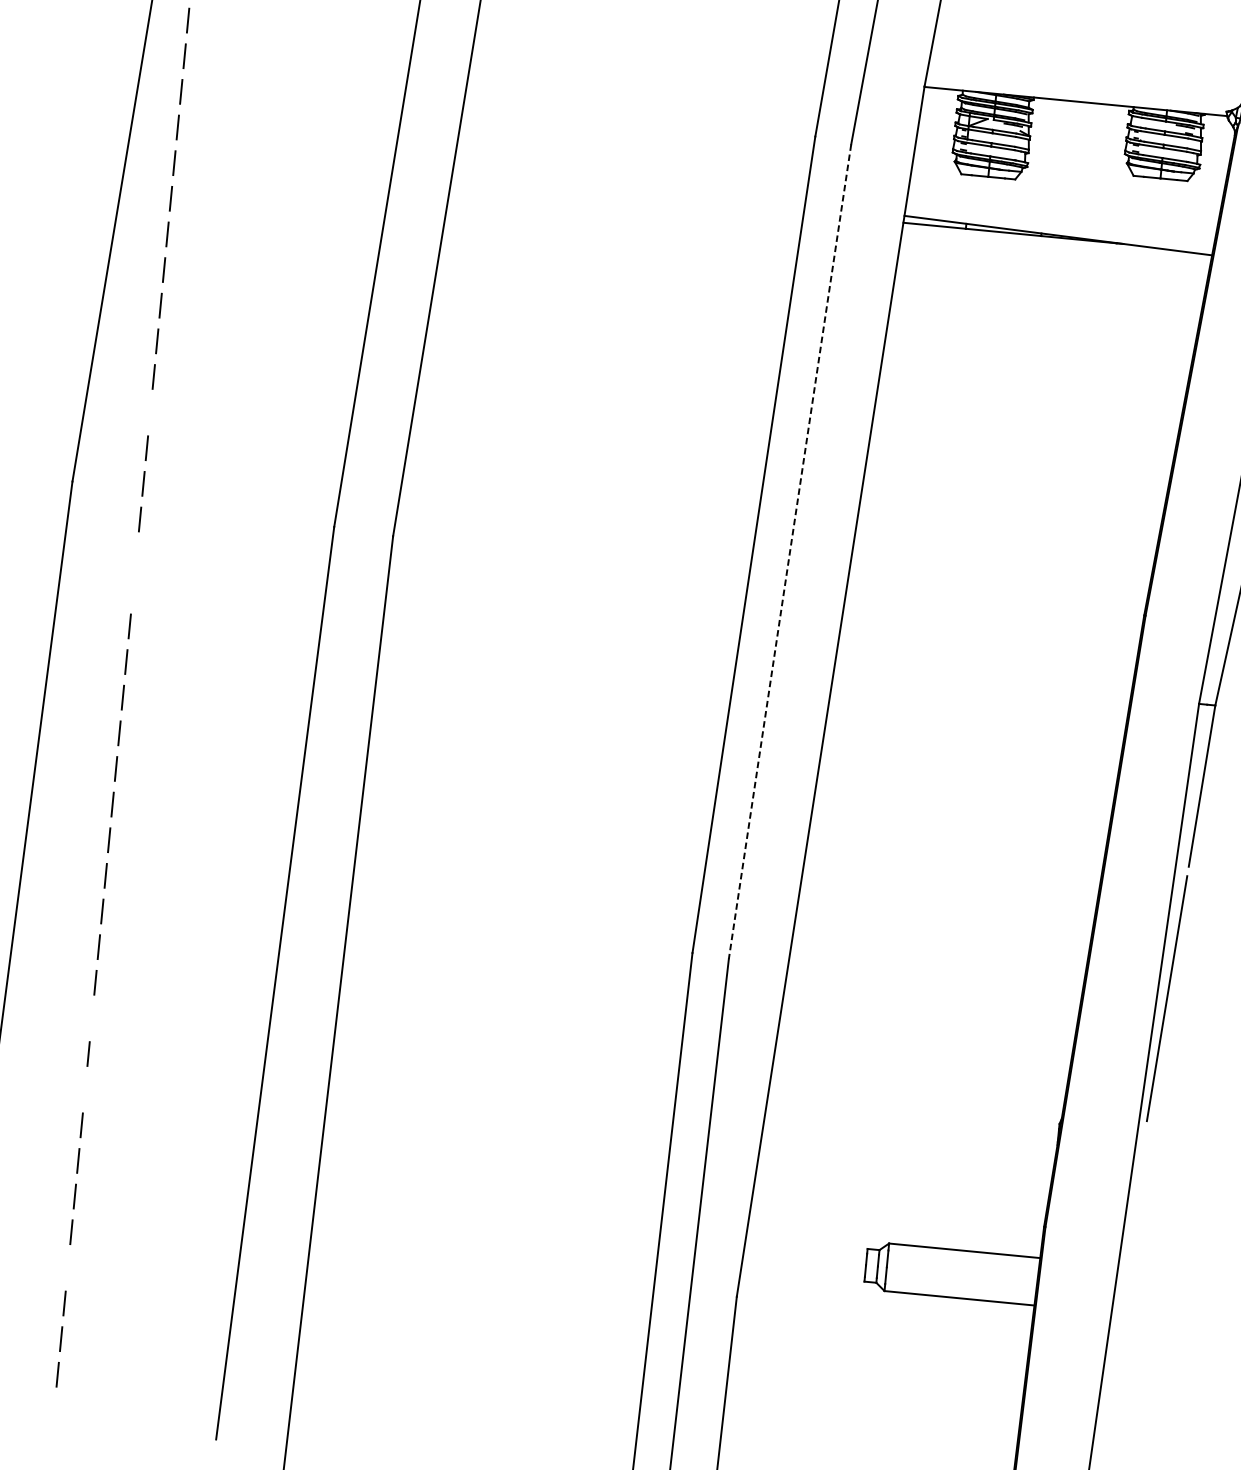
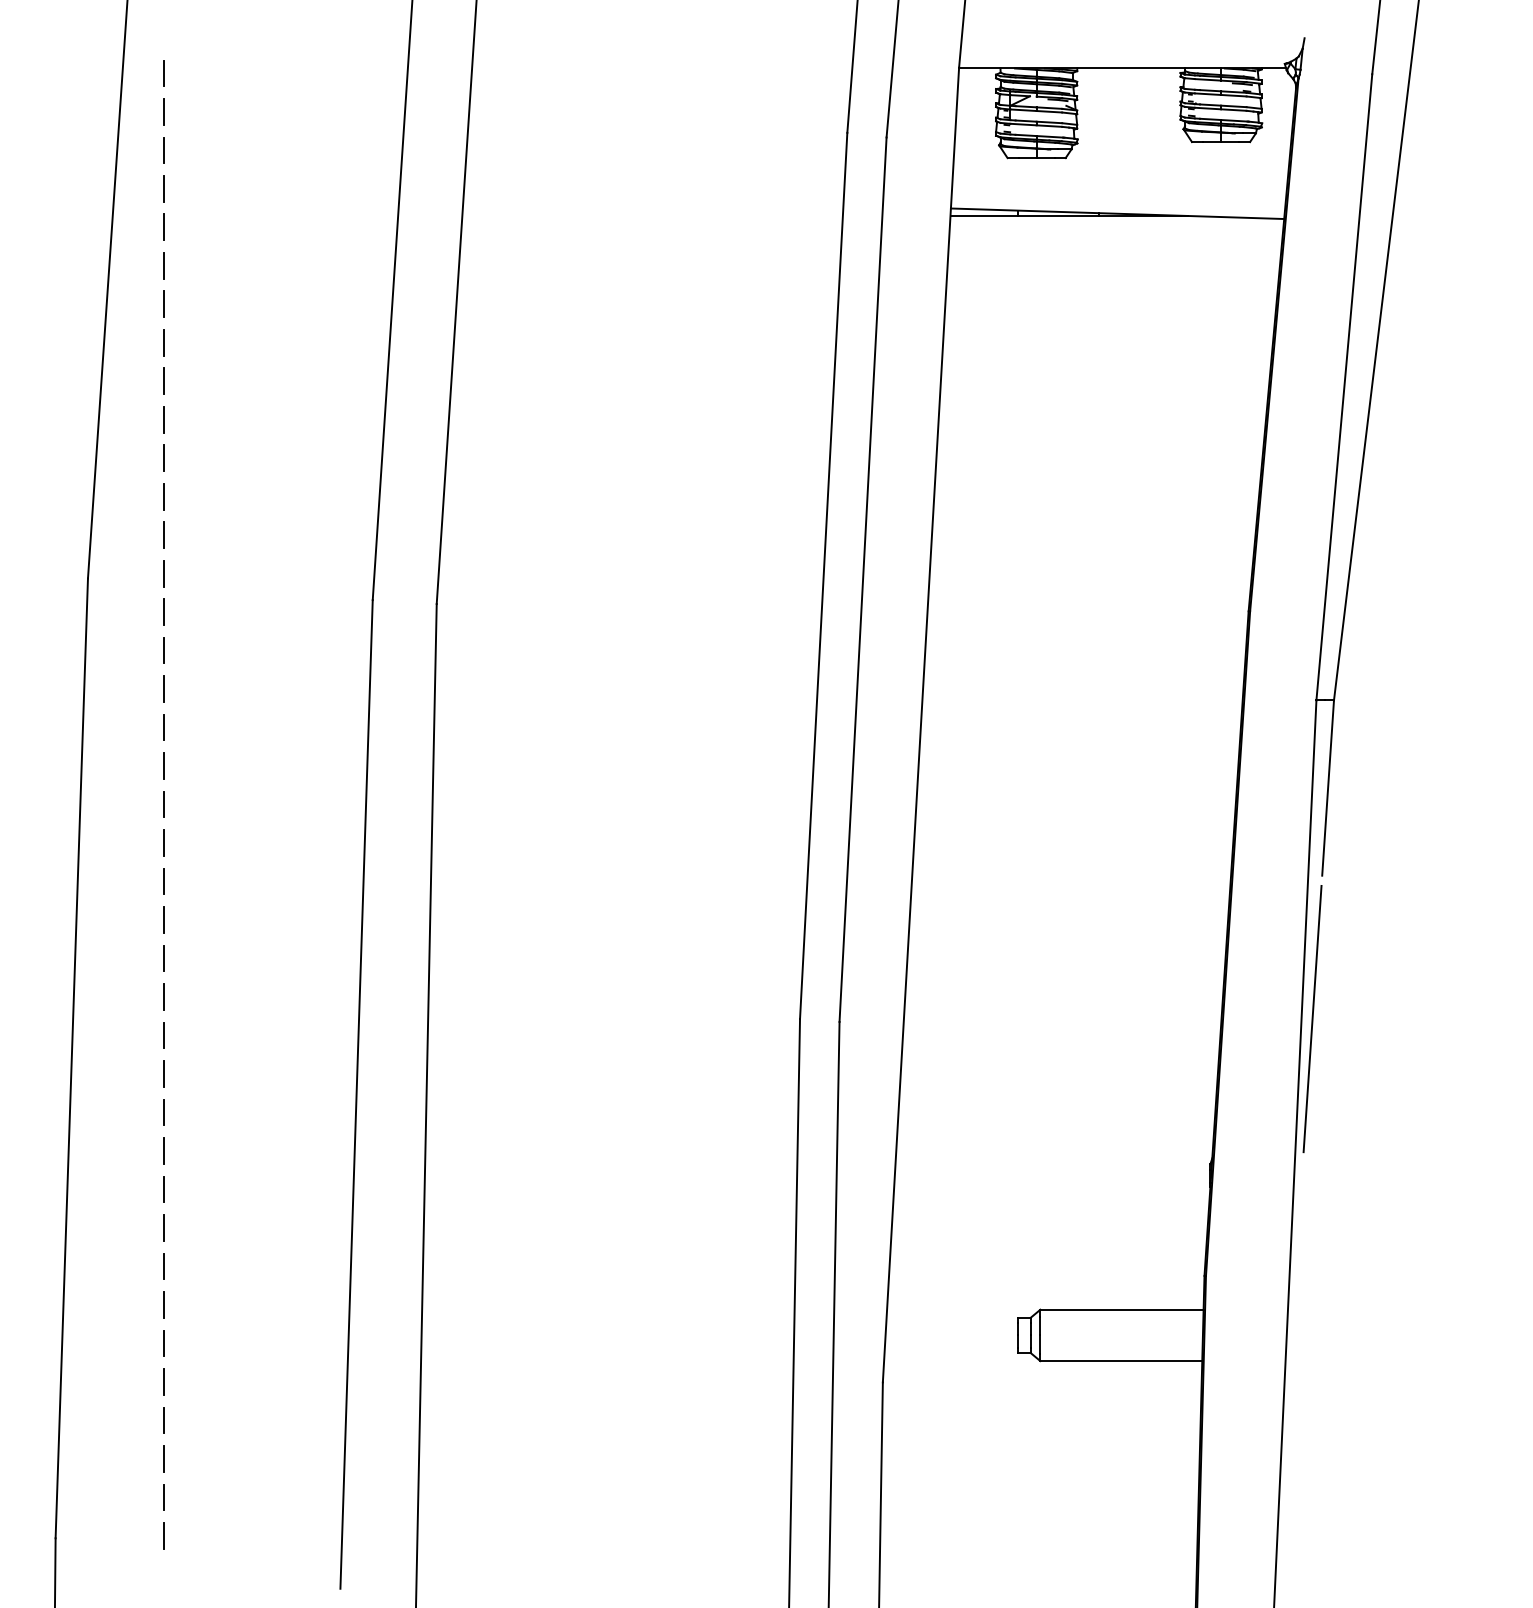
line: (150, 412) -> (164, 496), added
line: (790, 551) -> (863, 579), dashed -> solid
line: (136, 555) -> (164, 650), added
line: (133, 590) -> (164, 688), added
line: (92, 1017) -> (164, 1150), added
line: (84, 1089) -> (163, 1227), added
line: (68, 1267) -> (164, 1420), added

